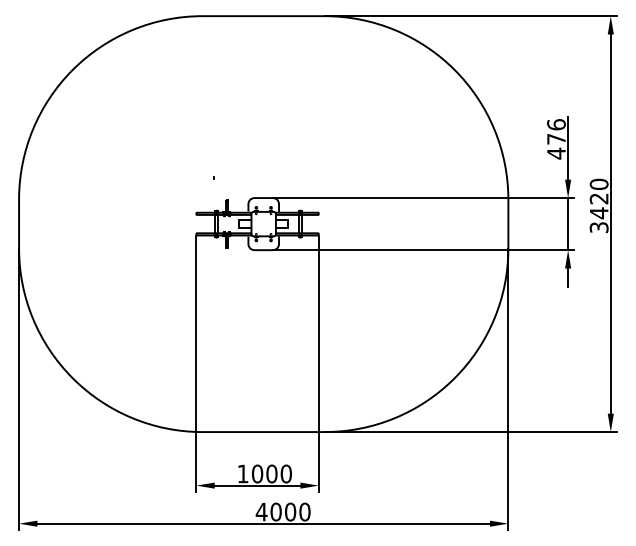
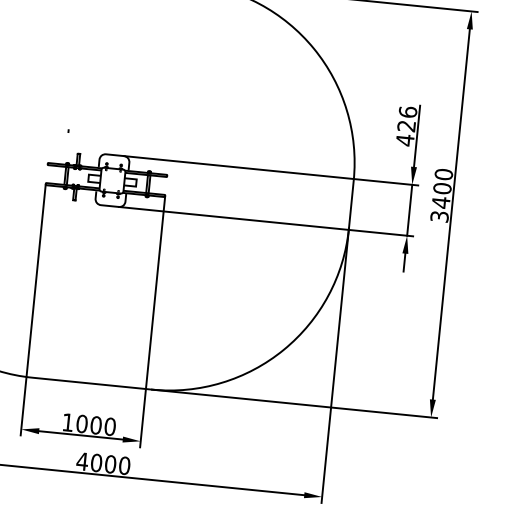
text: (556, 139) -> (406, 126), 476 -> 426
text: (598, 198) -> (441, 188), 3420 -> 3400

